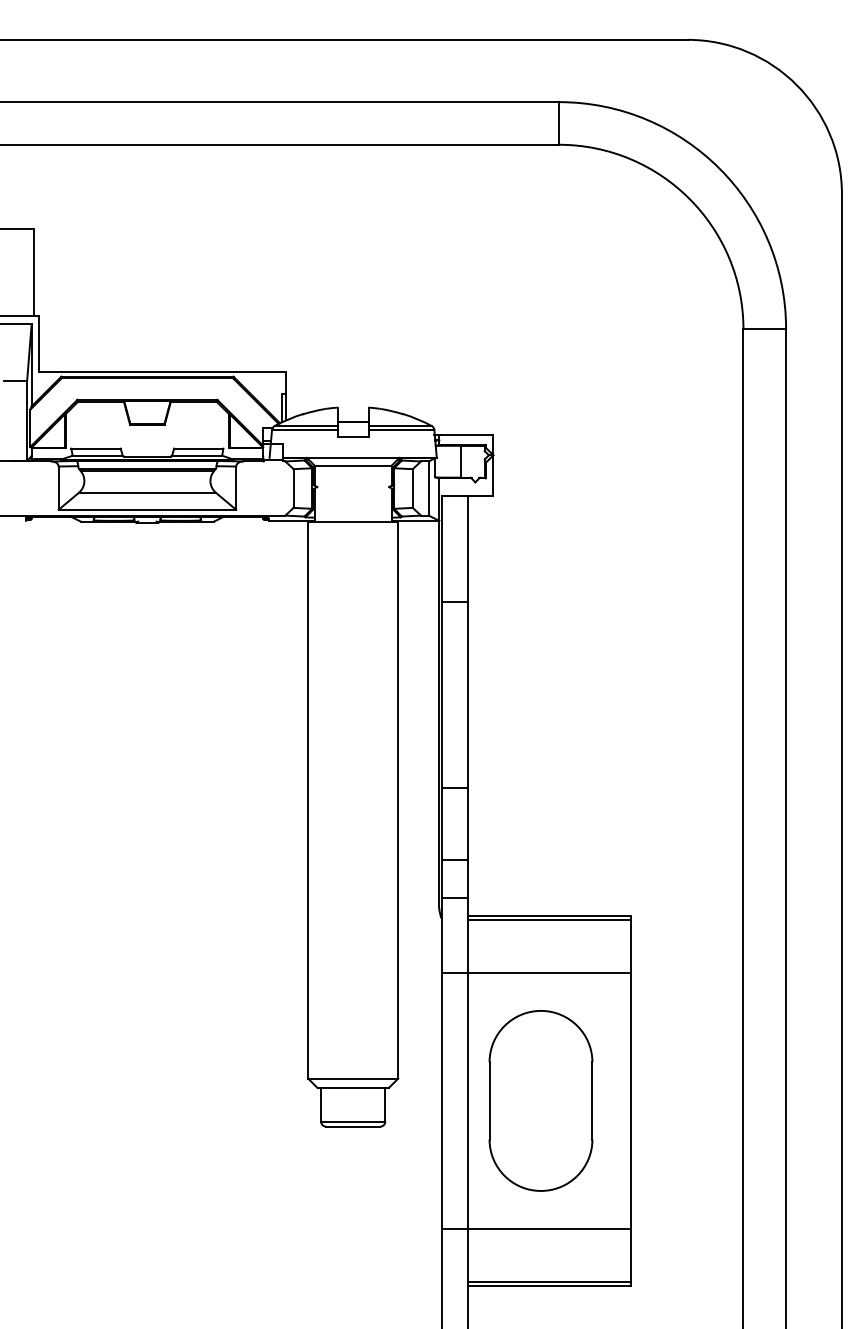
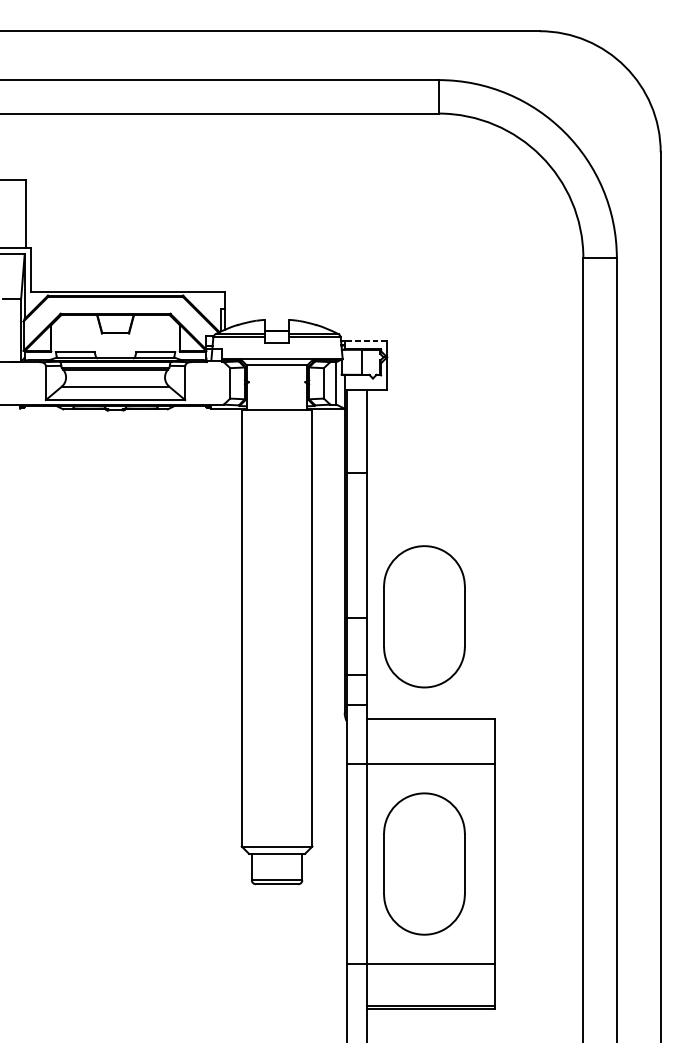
line: (467, 434) -> (366, 340), solid -> dashed
part: (540, 785) -> (424, 616), added
line: (549, 919) -> (431, 721), removed

